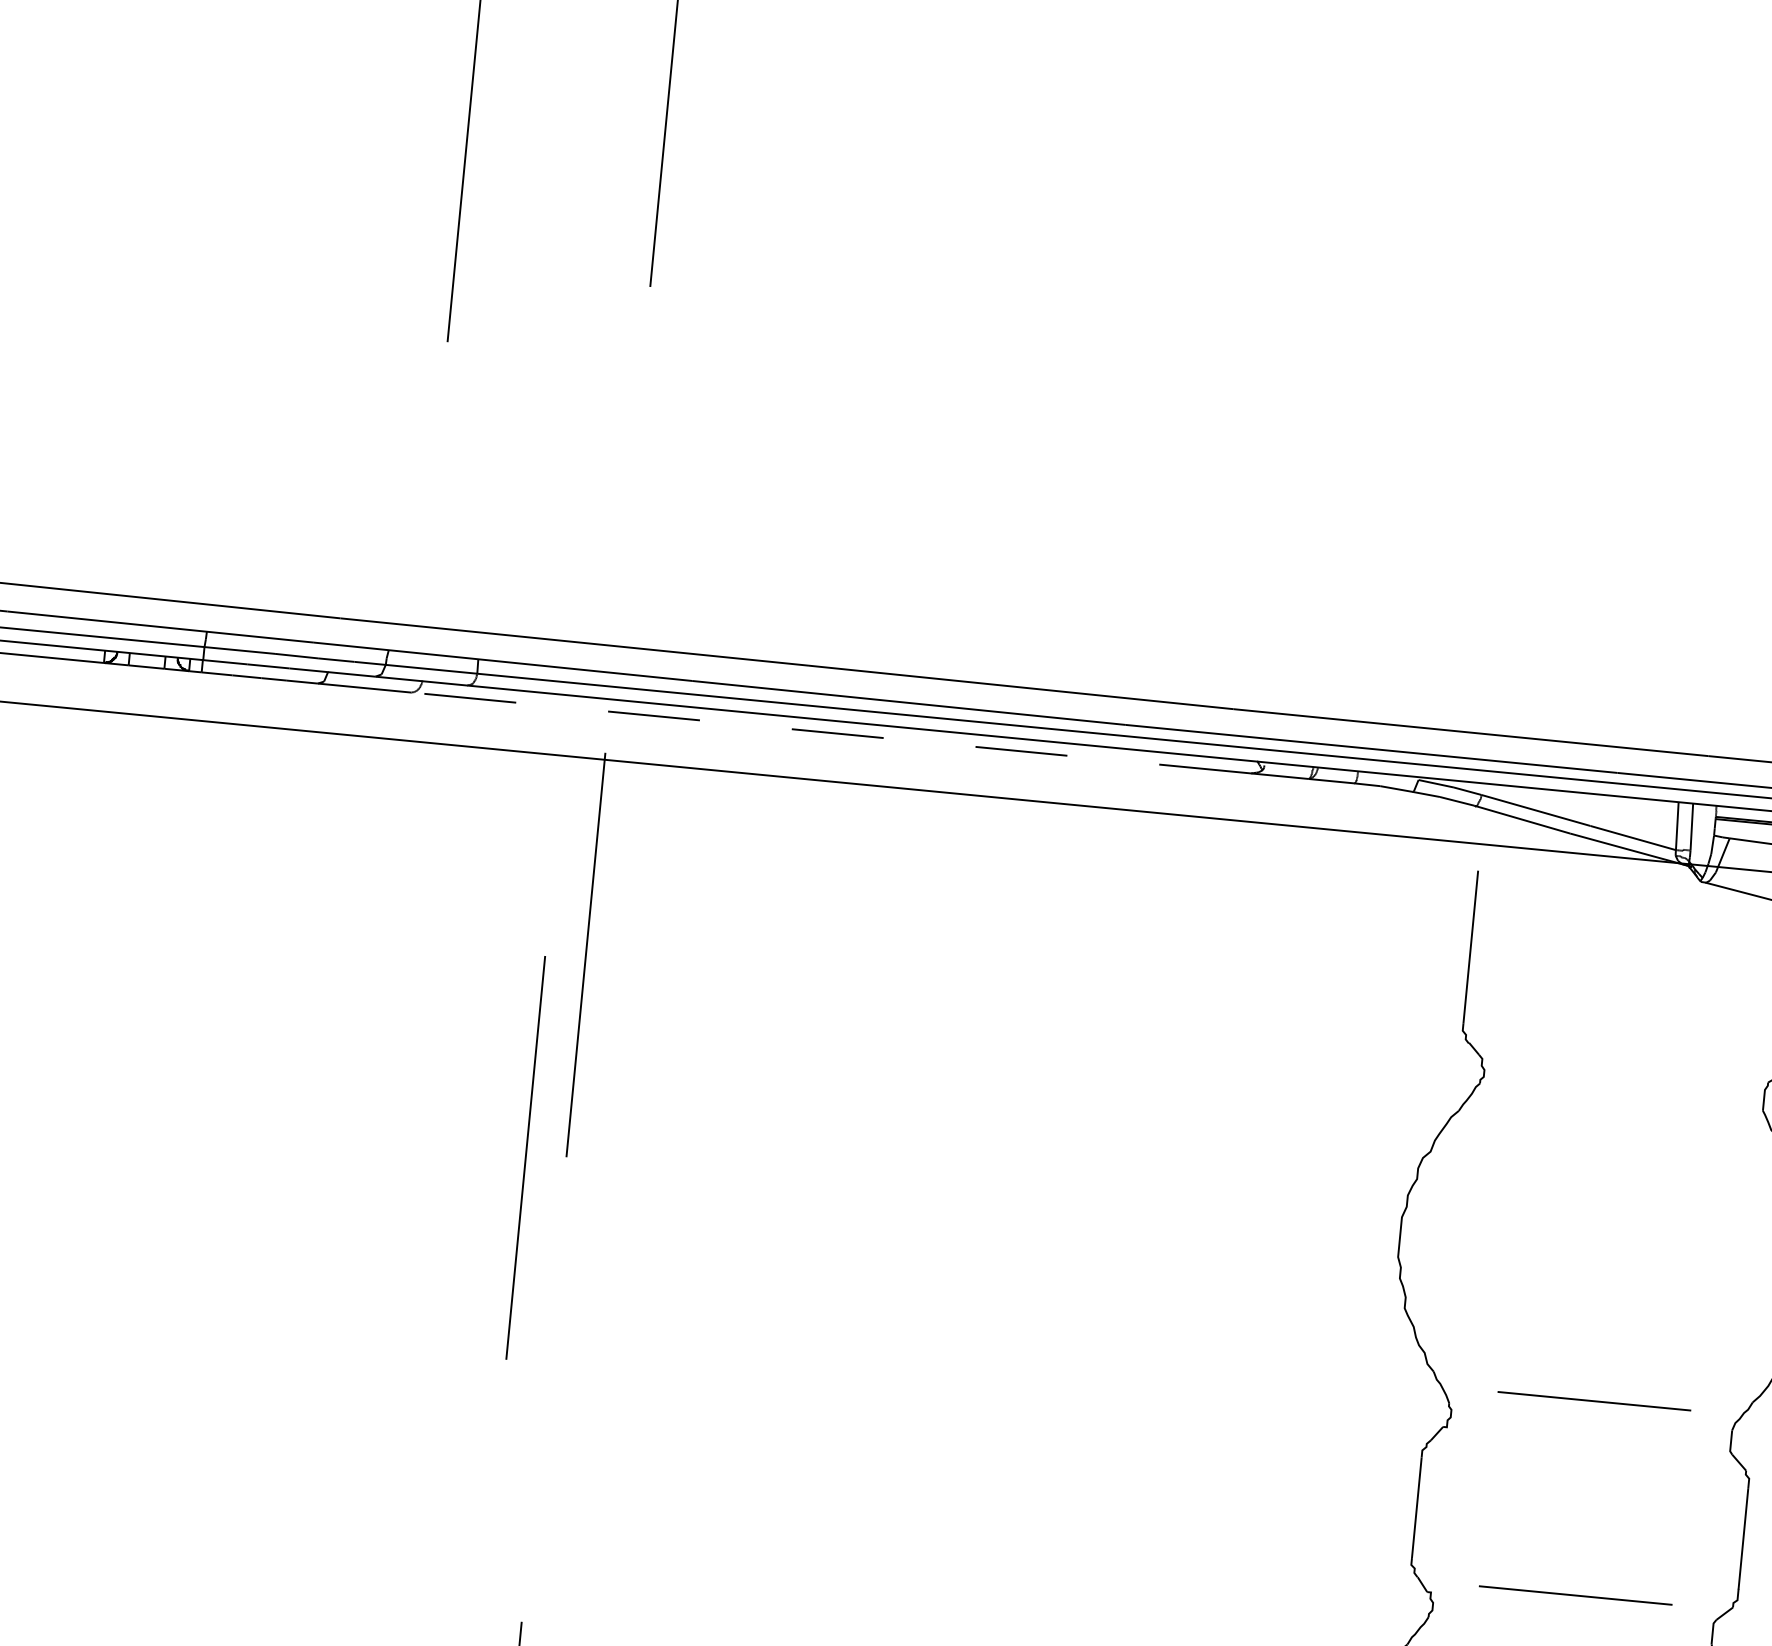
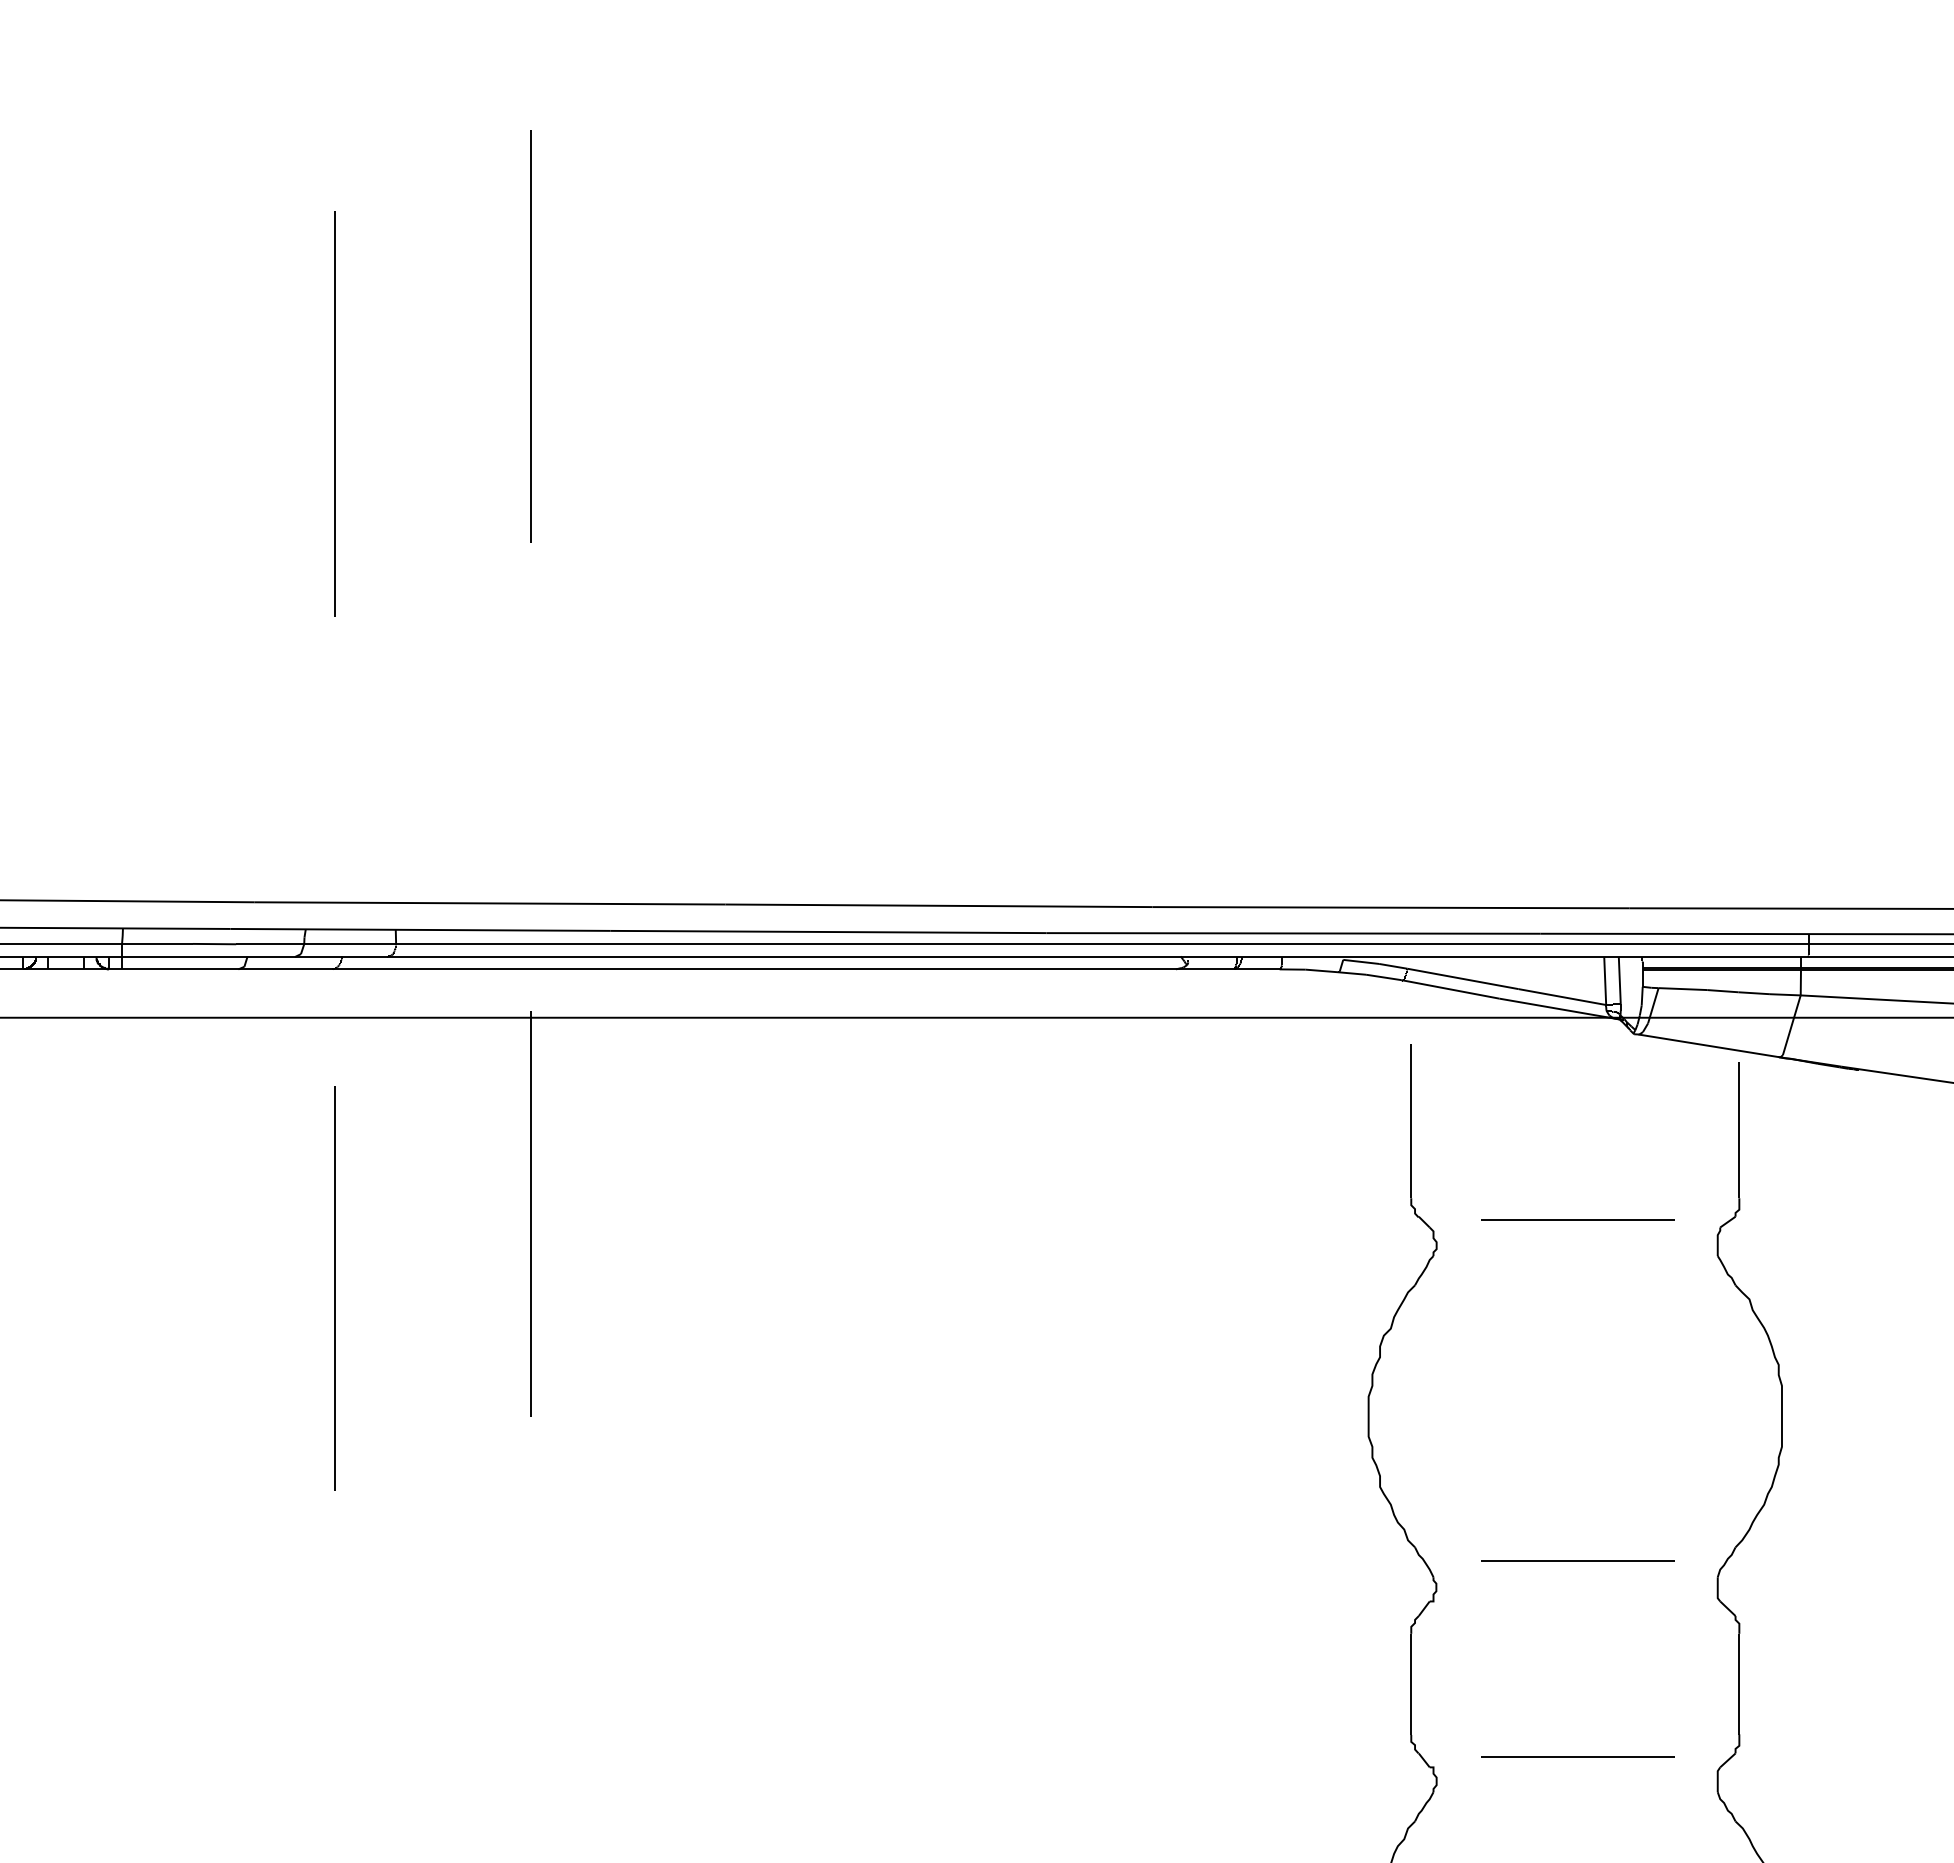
line: (831, 733) -> (754, 969), dashed -> solid
line: (1626, 1060) -> (1577, 1219), added
line: (525, 1157) -> (334, 1288), moved

